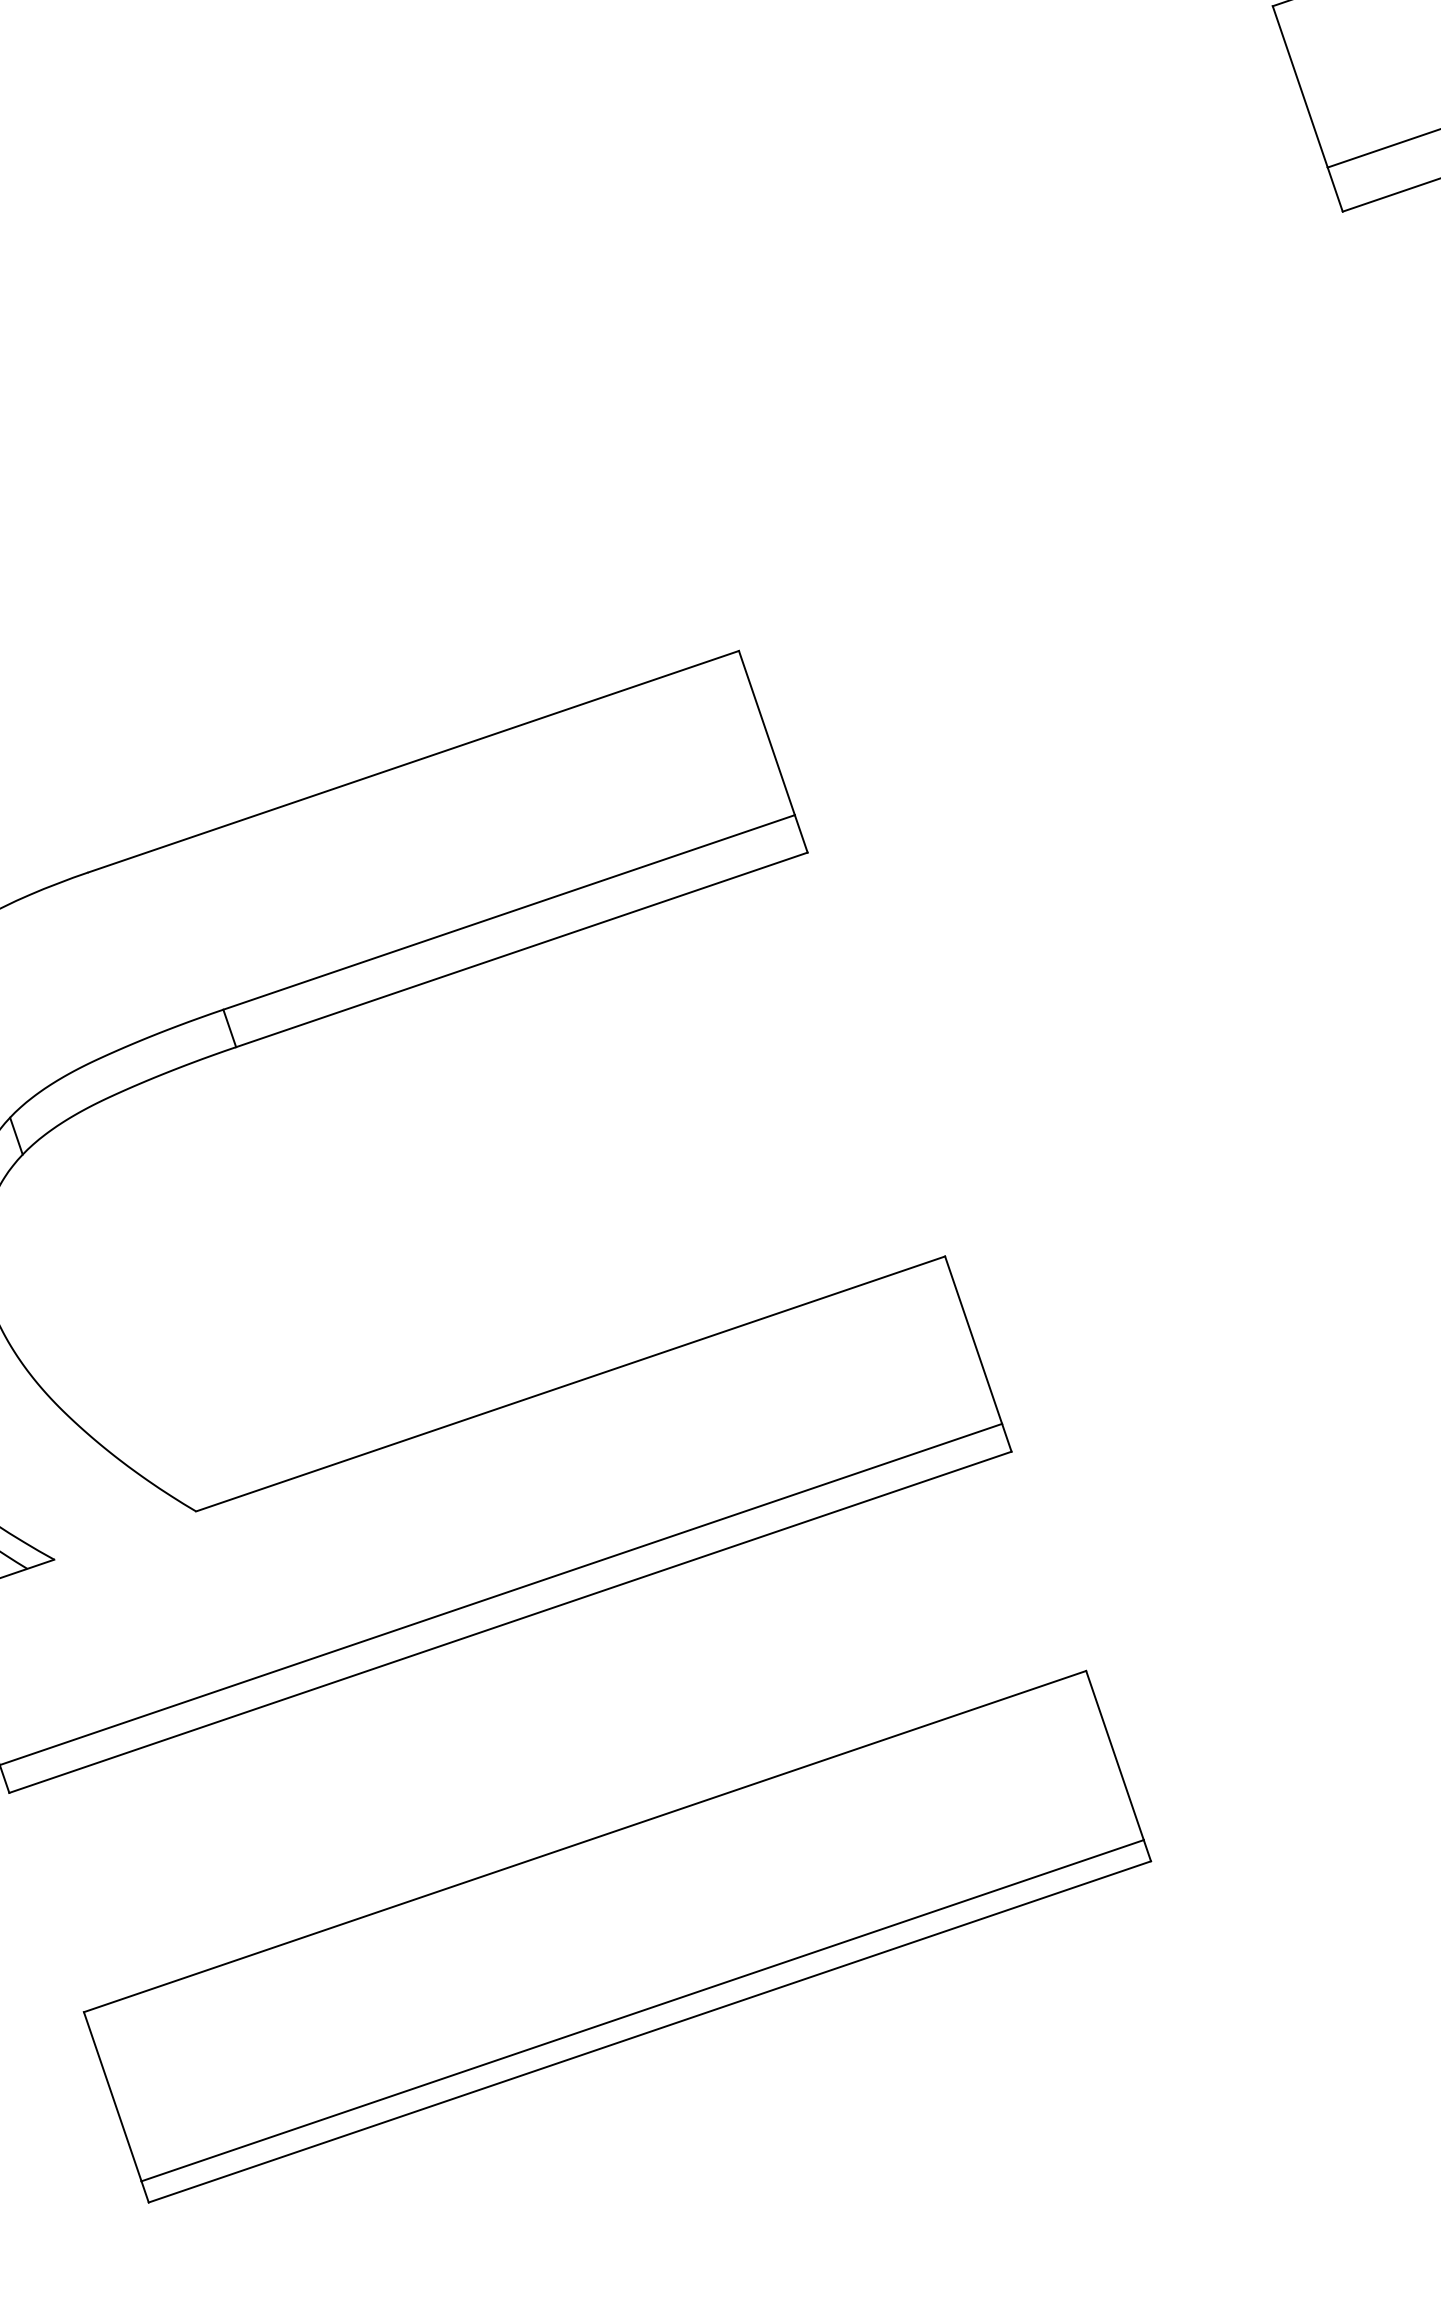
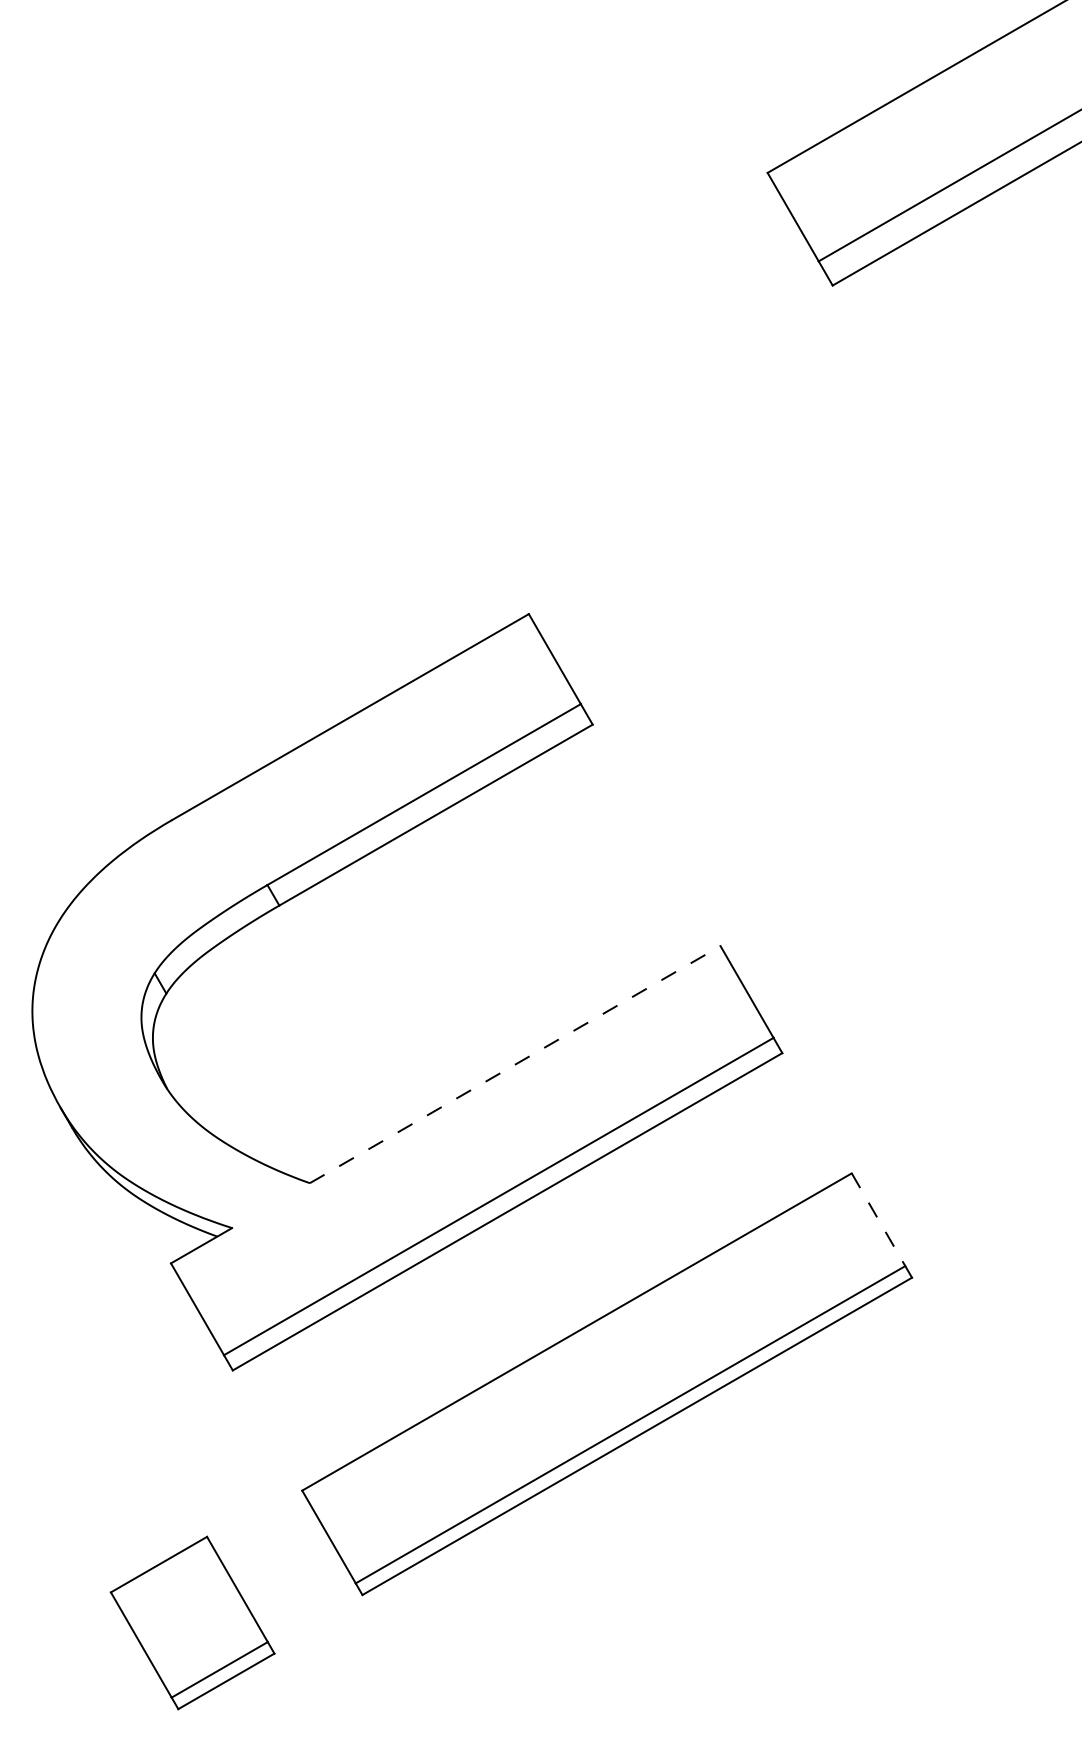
line: (571, 1383) -> (515, 1064), solid -> dashed
line: (1115, 1755) -> (878, 1219), solid -> dashed

